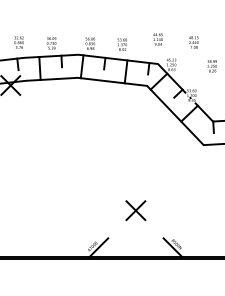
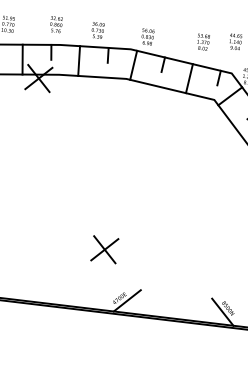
text: (121, 44) -> (202, 41), moved
part: (135, 210) -> (104, 249), moved

